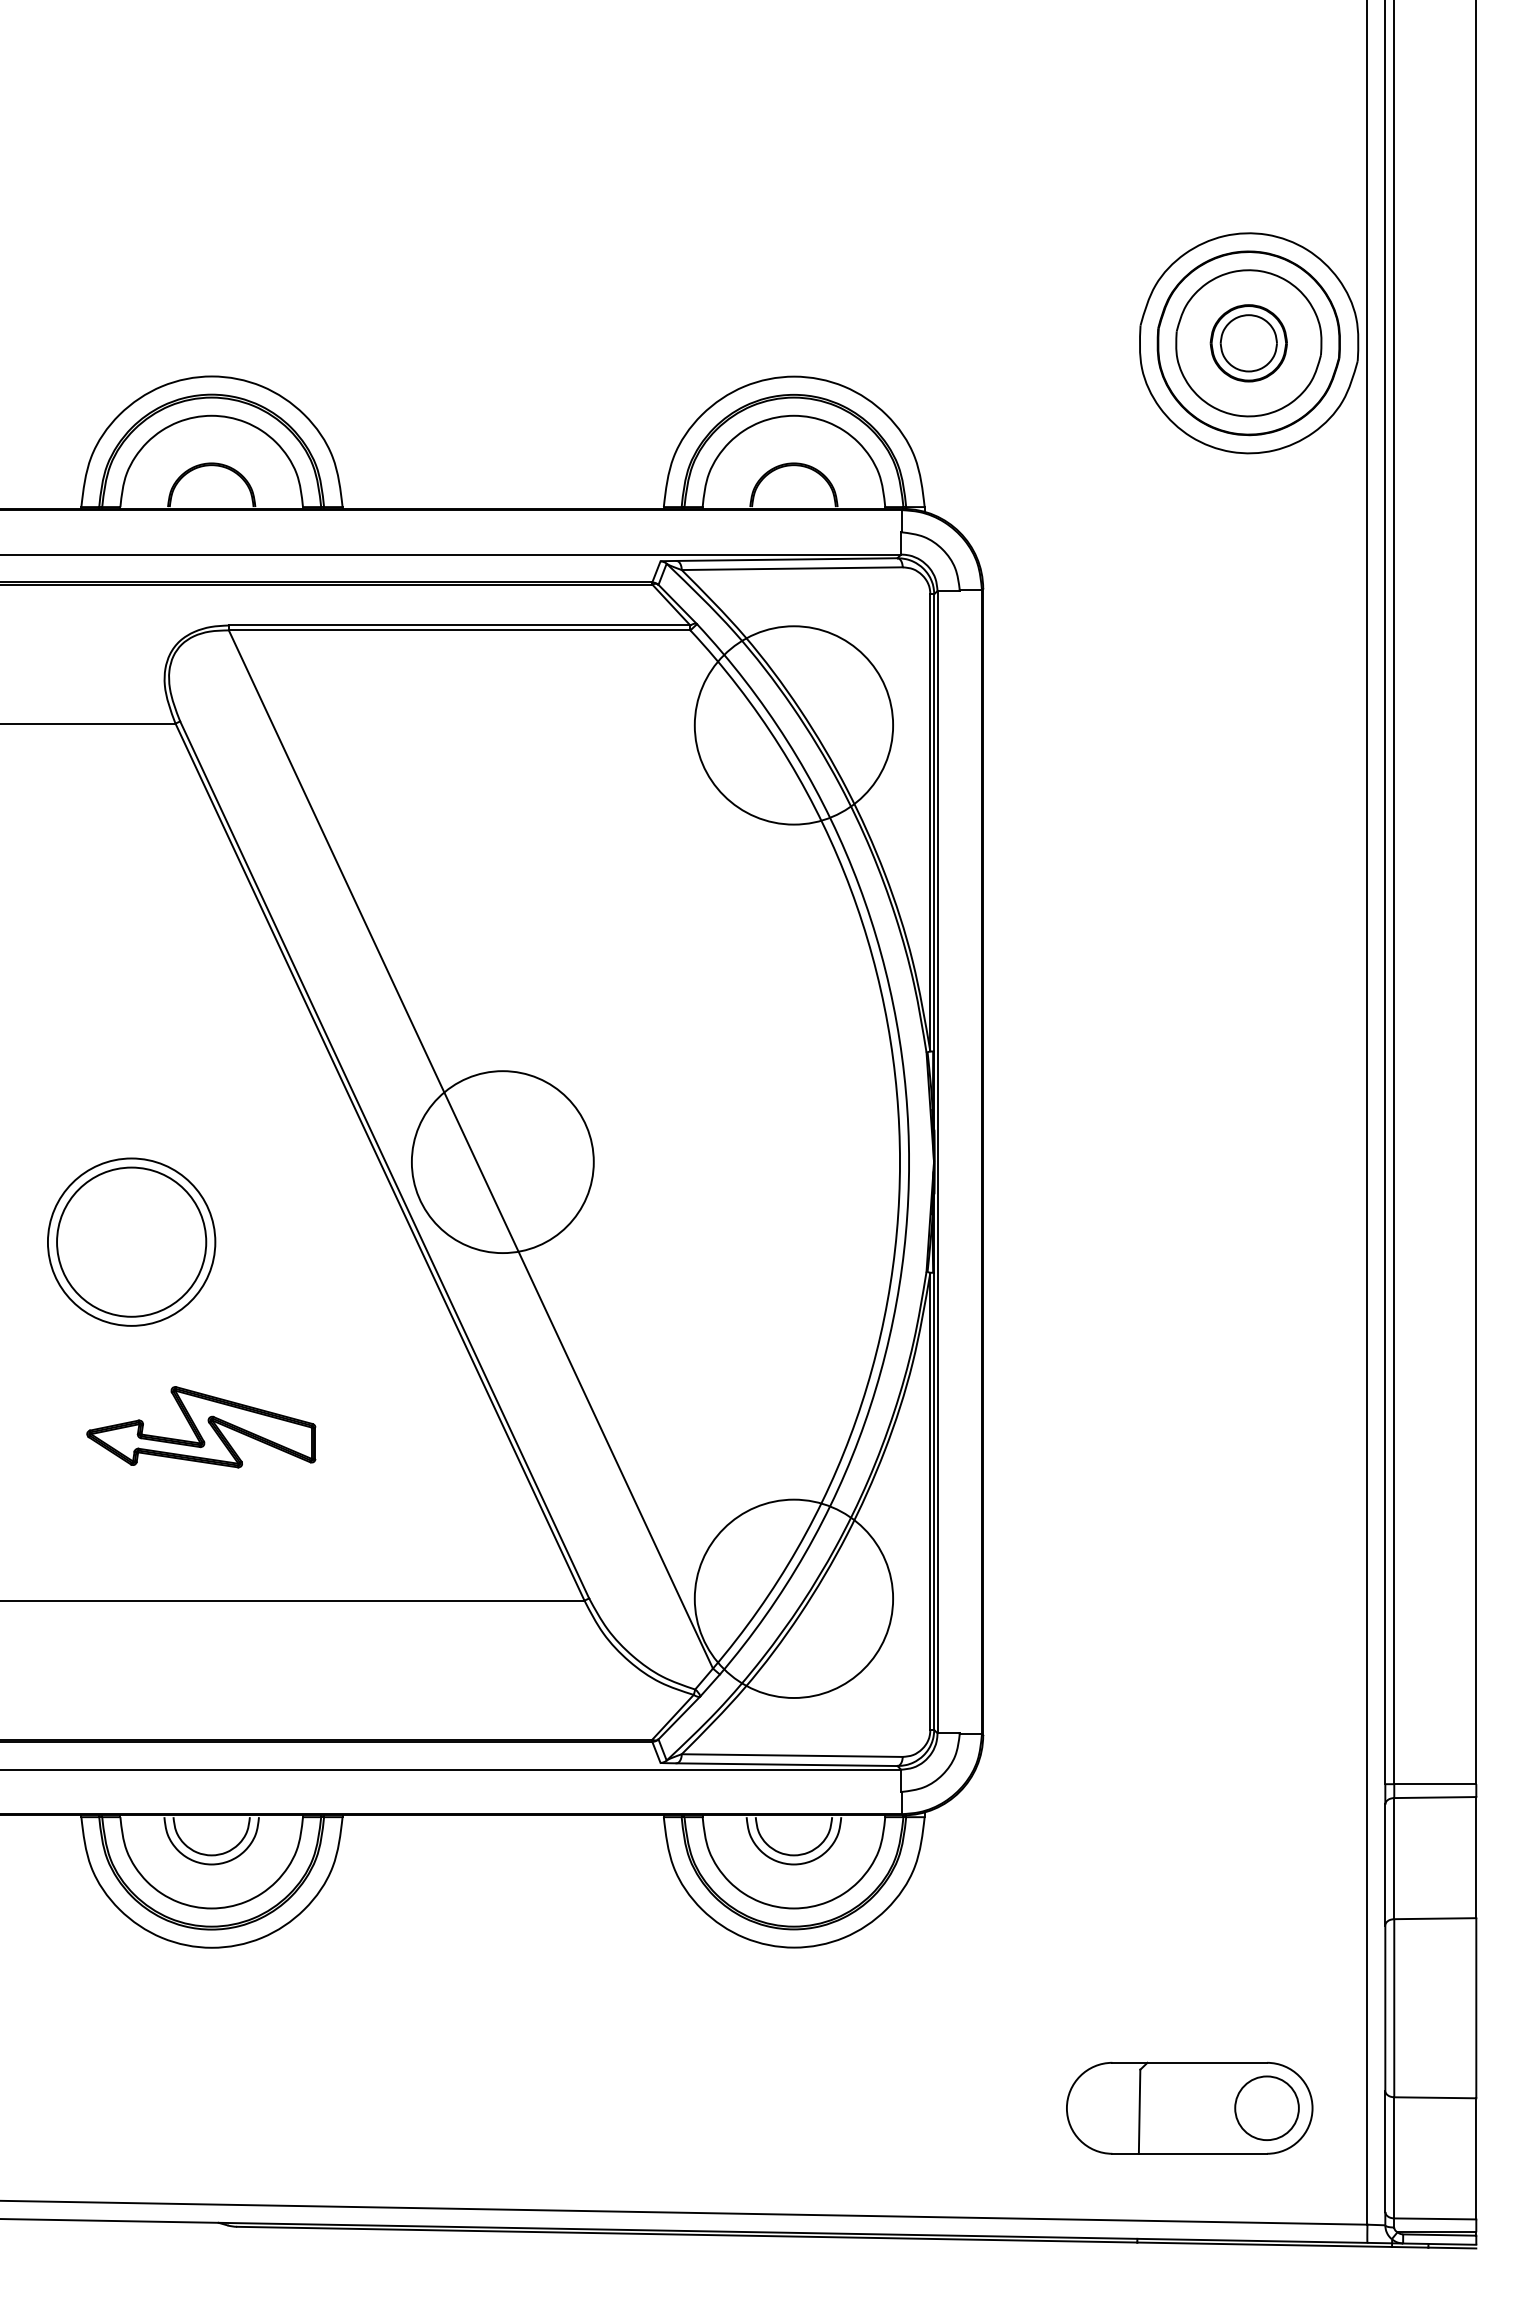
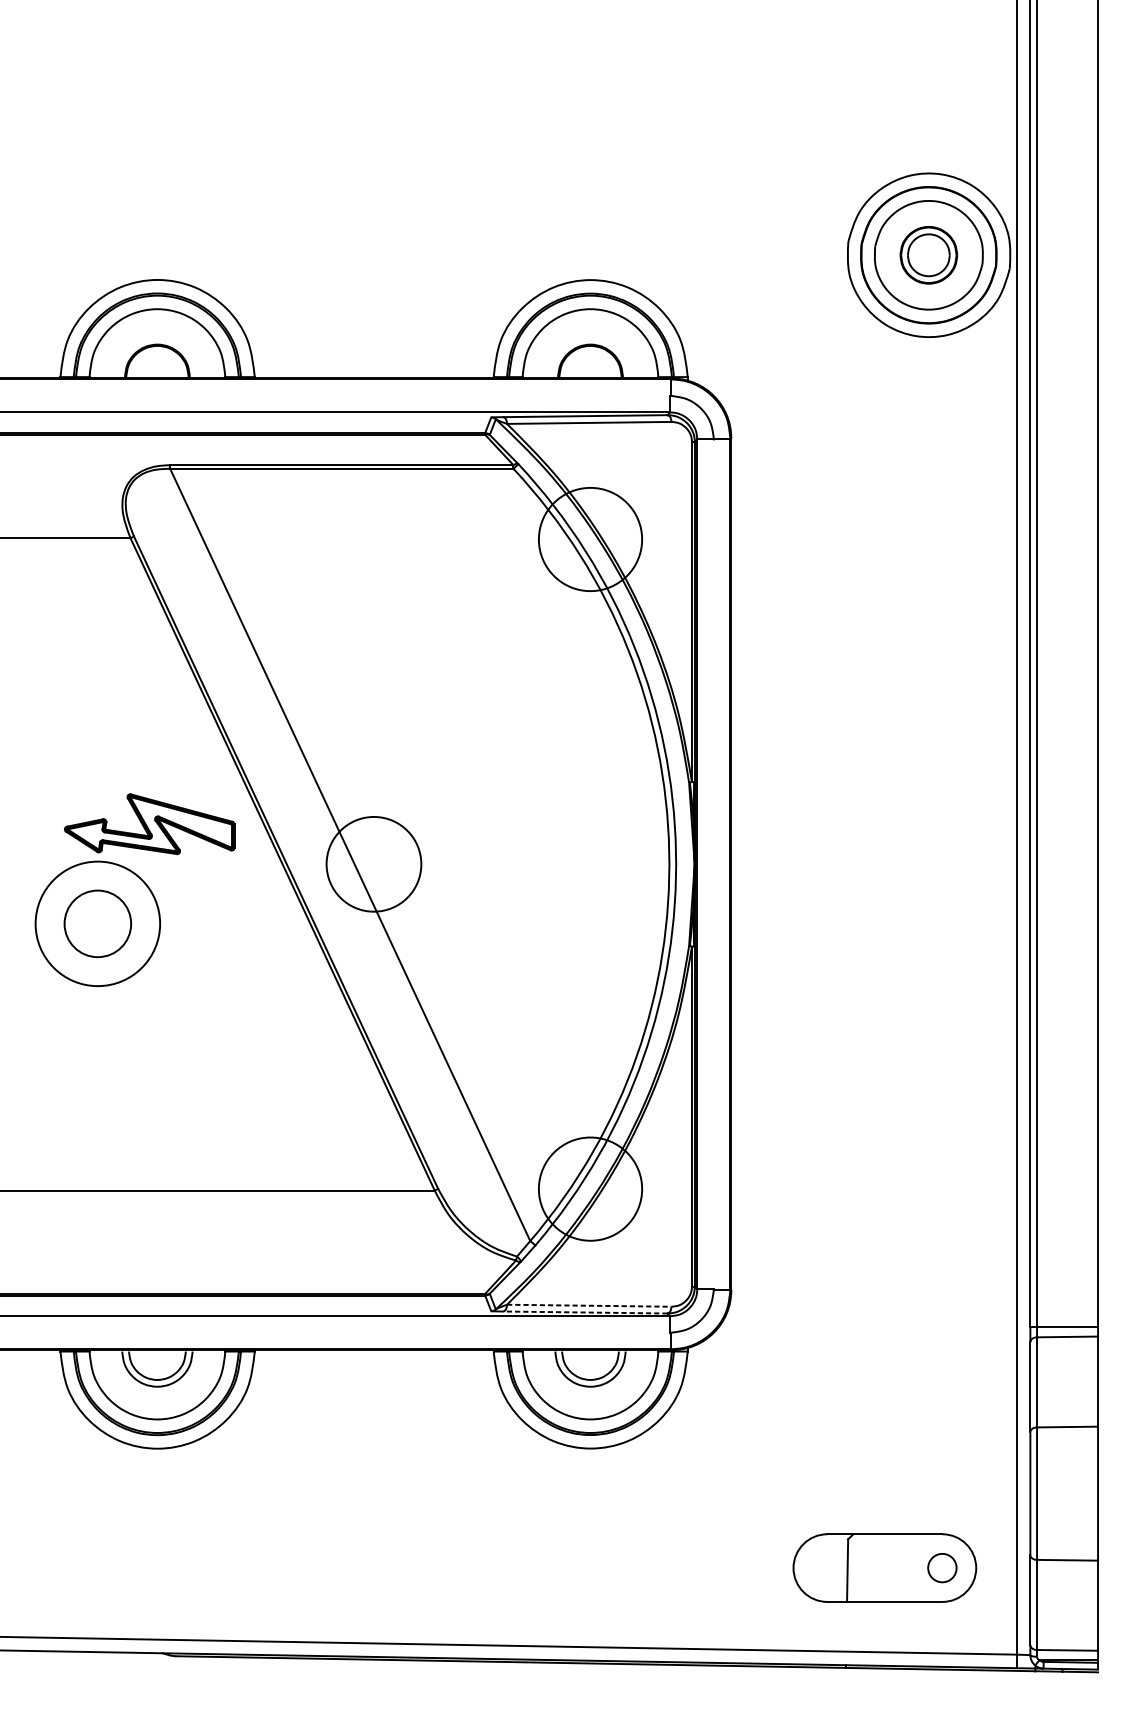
circle: (793, 725) -> (590, 539), size x0.7
circle: (502, 1162) -> (373, 864), size x0.7
circle: (131, 1241) -> (97, 923), size x0.6
part: (201, 1427) -> (149, 824), moved
circle: (793, 1598) -> (590, 1188), size x0.7
line: (792, 1755) -> (589, 1305), solid -> dashed
line: (786, 1764) -> (584, 1312), solid -> dashed
circle: (1266, 2108) -> (941, 1568), size x0.6

